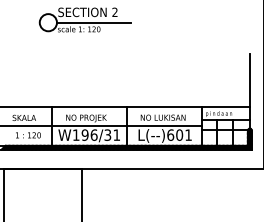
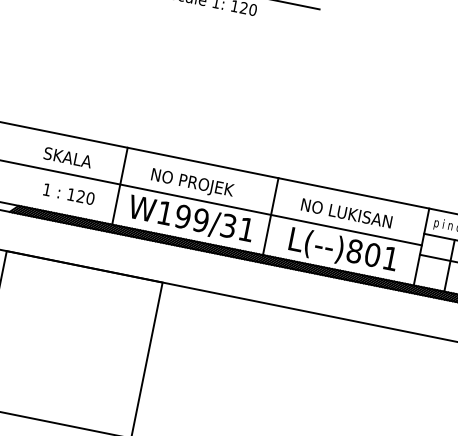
text: (93, 134) -> (200, 218), W196/31 -> W199/31
text: (170, 134) -> (354, 250), L(--)601 -> L(--)801

